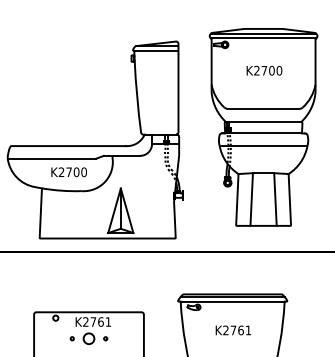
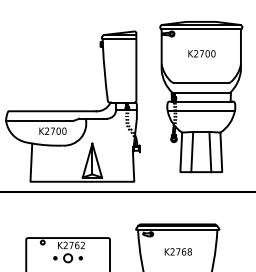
text: (107, 321) -> (82, 245), K2761 -> K2762
text: (248, 330) -> (189, 251), K2761 -> K2768

